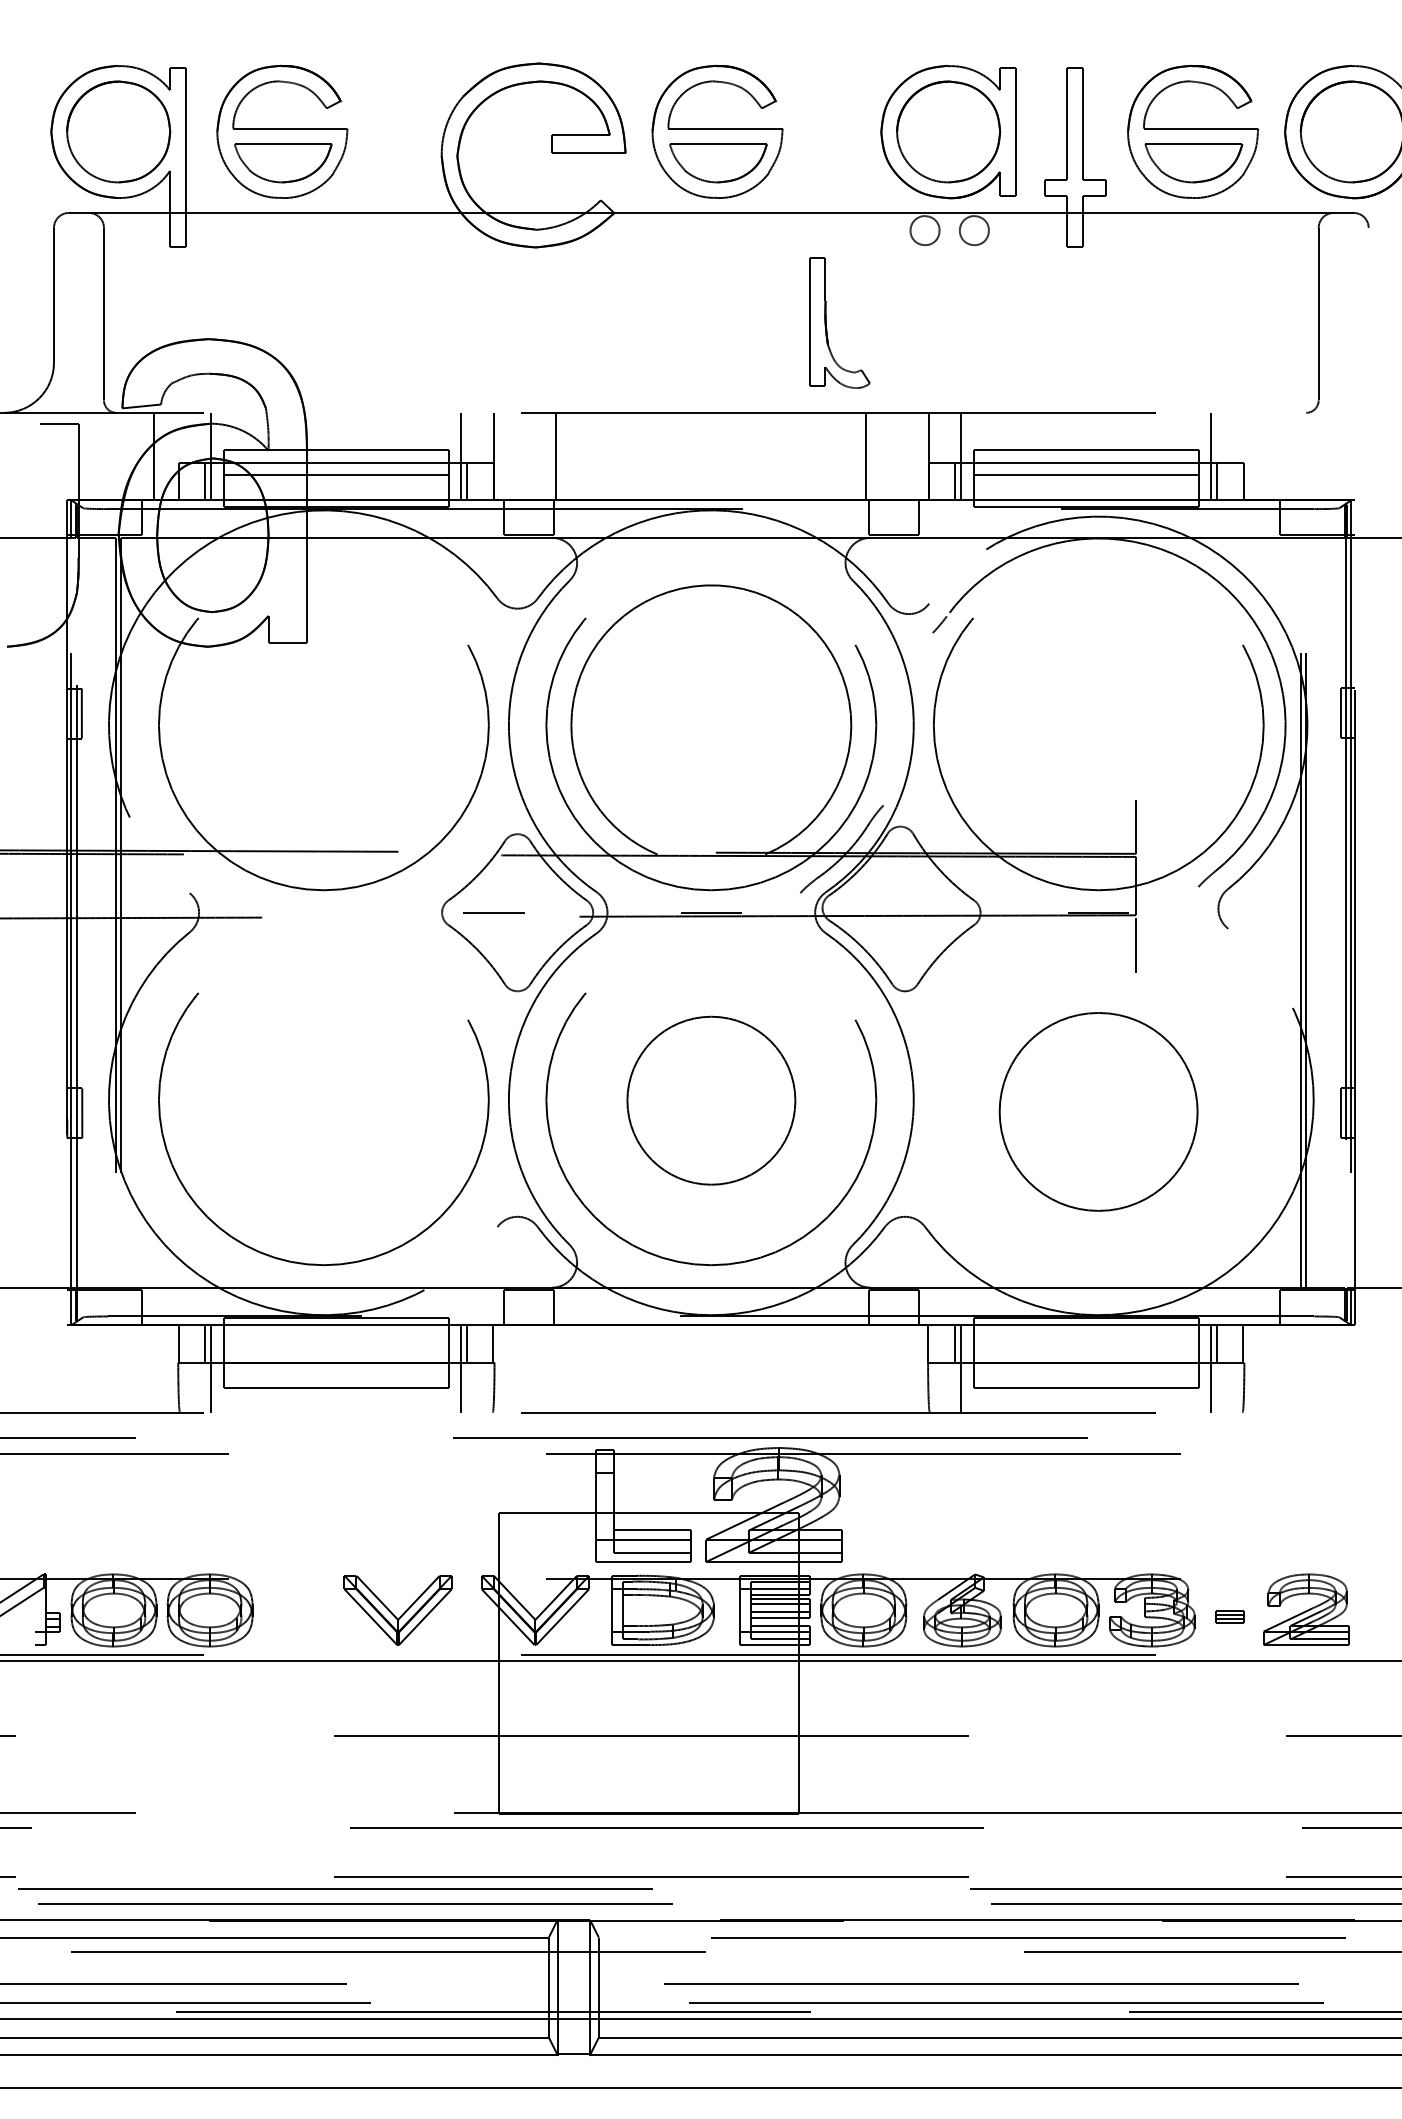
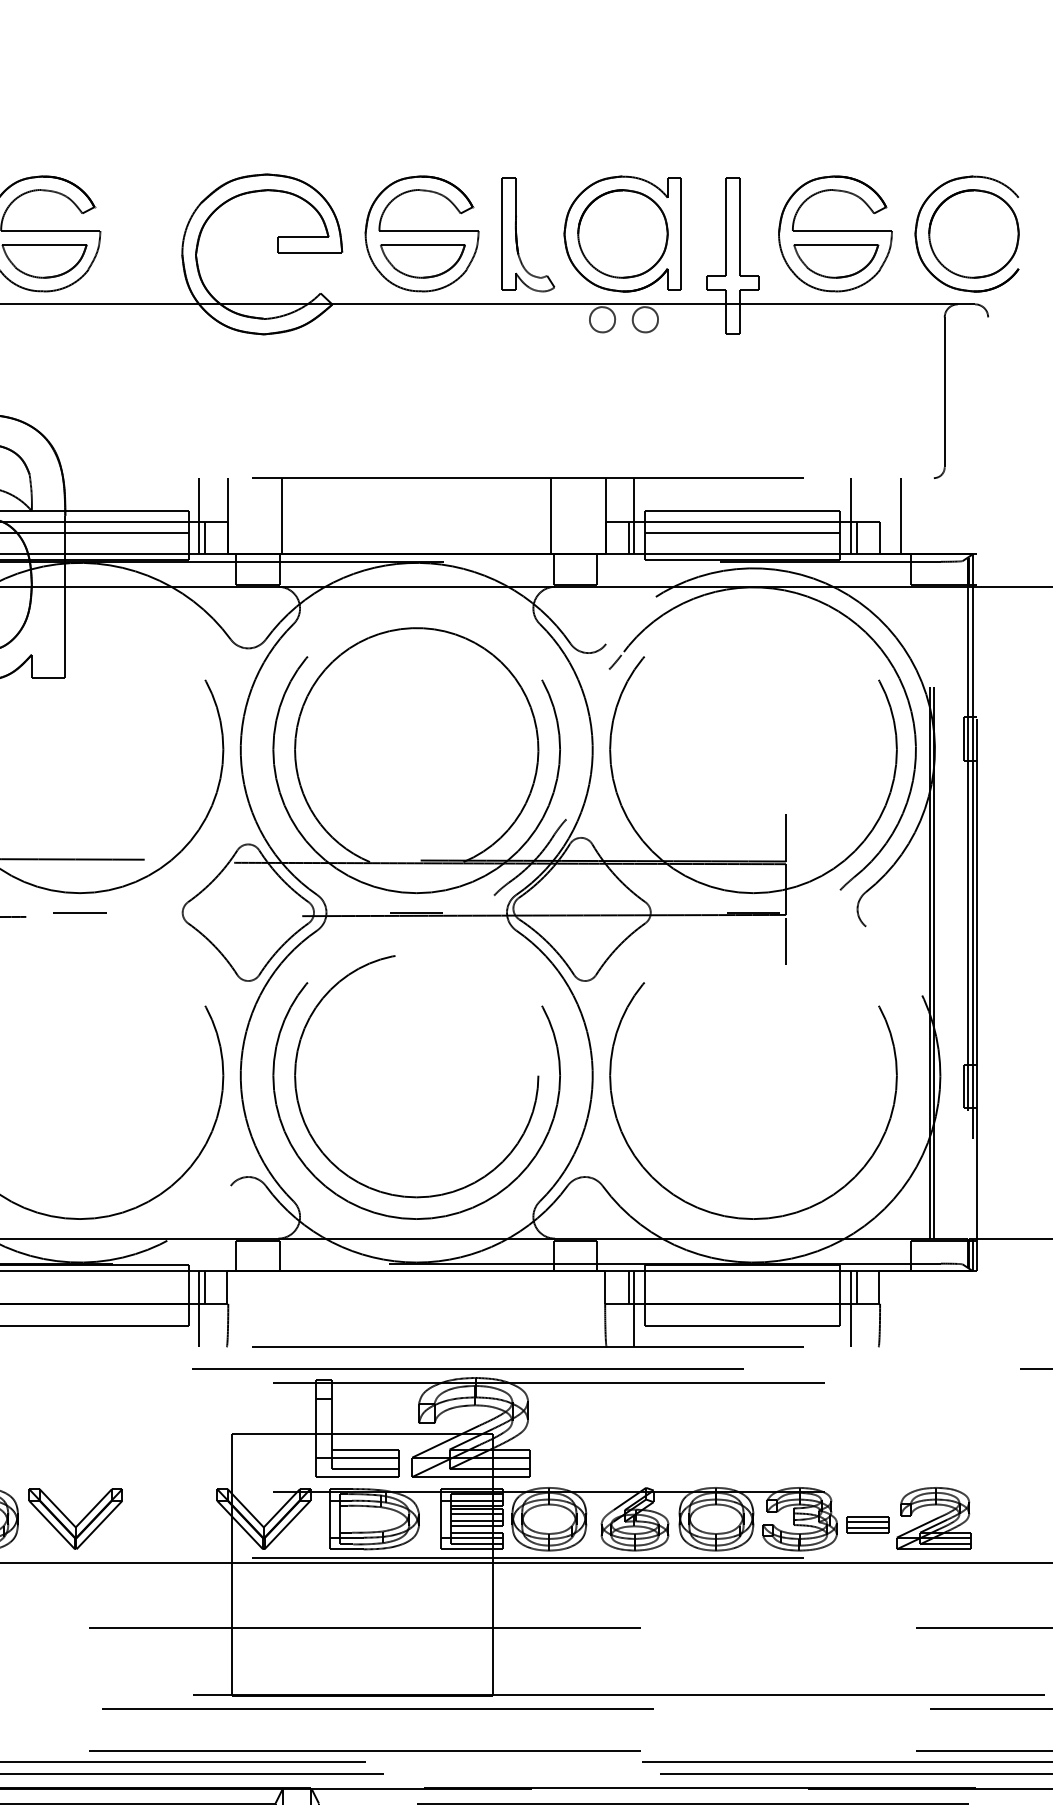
part: (826, 322) -> (516, 234), moved
line: (1268, 456) -> (901, 516), added
line: (493, 912) -> (79, 912), moved
circle: (711, 1101) -> (416, 1076), size x1.67
circle: (1098, 1129) -> (753, 1101), size x1.67
part: (397, 1610) -> (75, 1519), moved
part: (1229, 1616) -> (867, 1524), size x1.67

